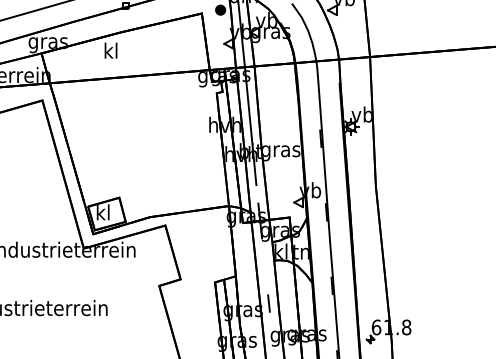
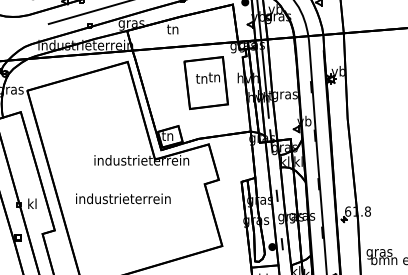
text: (110, 49) -> (172, 28), kl -> tn
part: (160, 133) -> (205, 83), added
text: (102, 212) -> (167, 135), kl -> tn
text: (301, 251) -> (298, 161), tn -> kl

